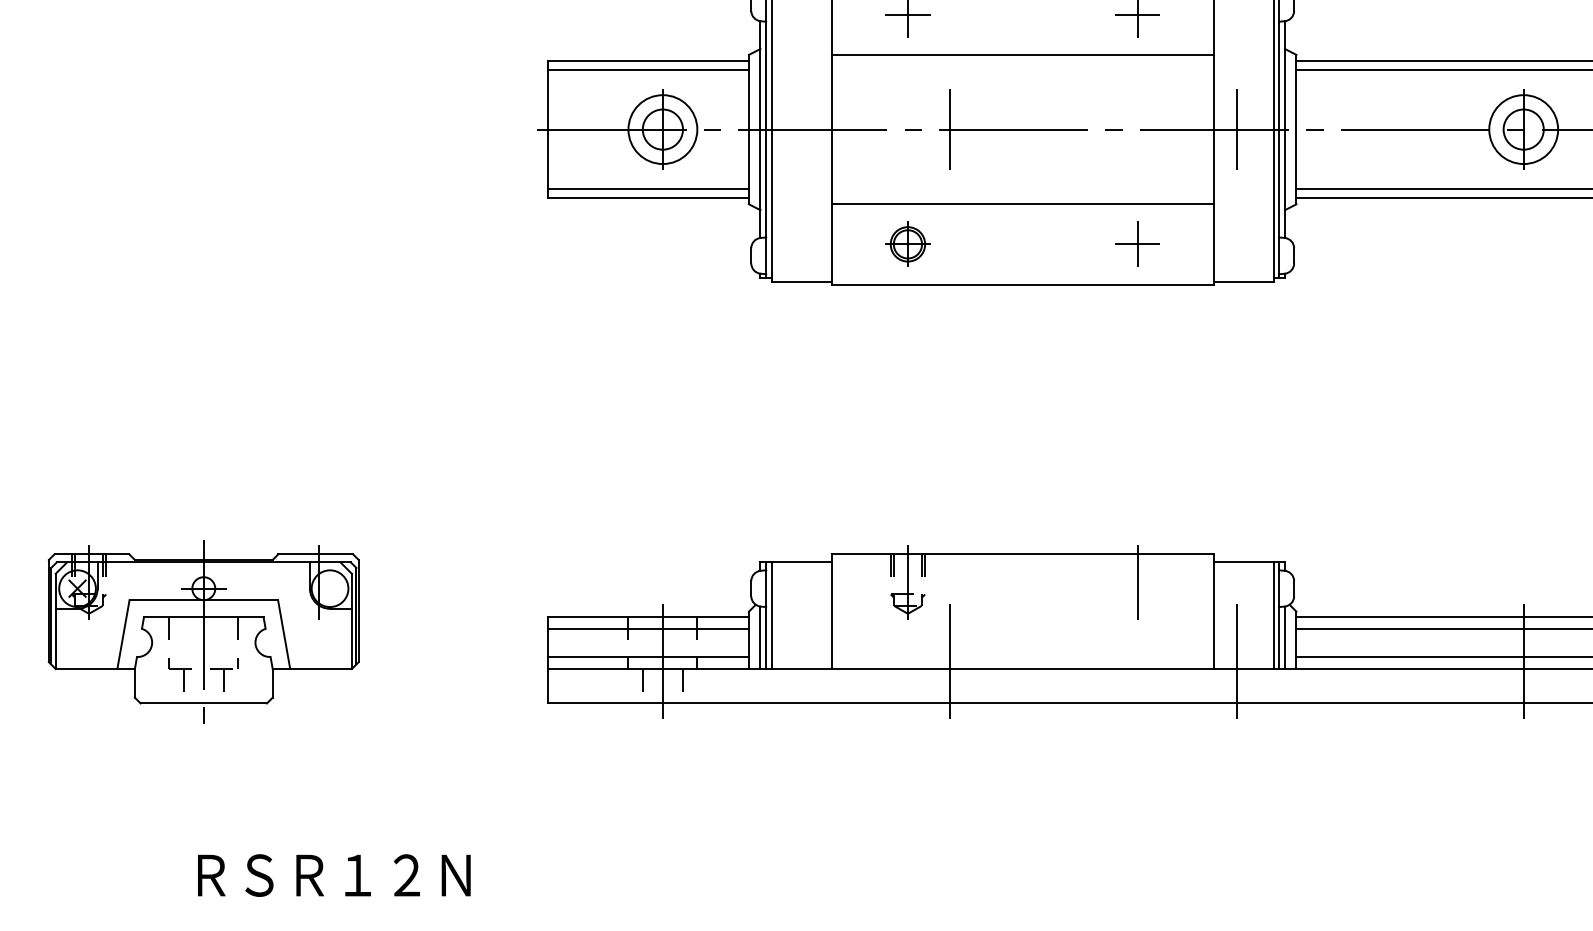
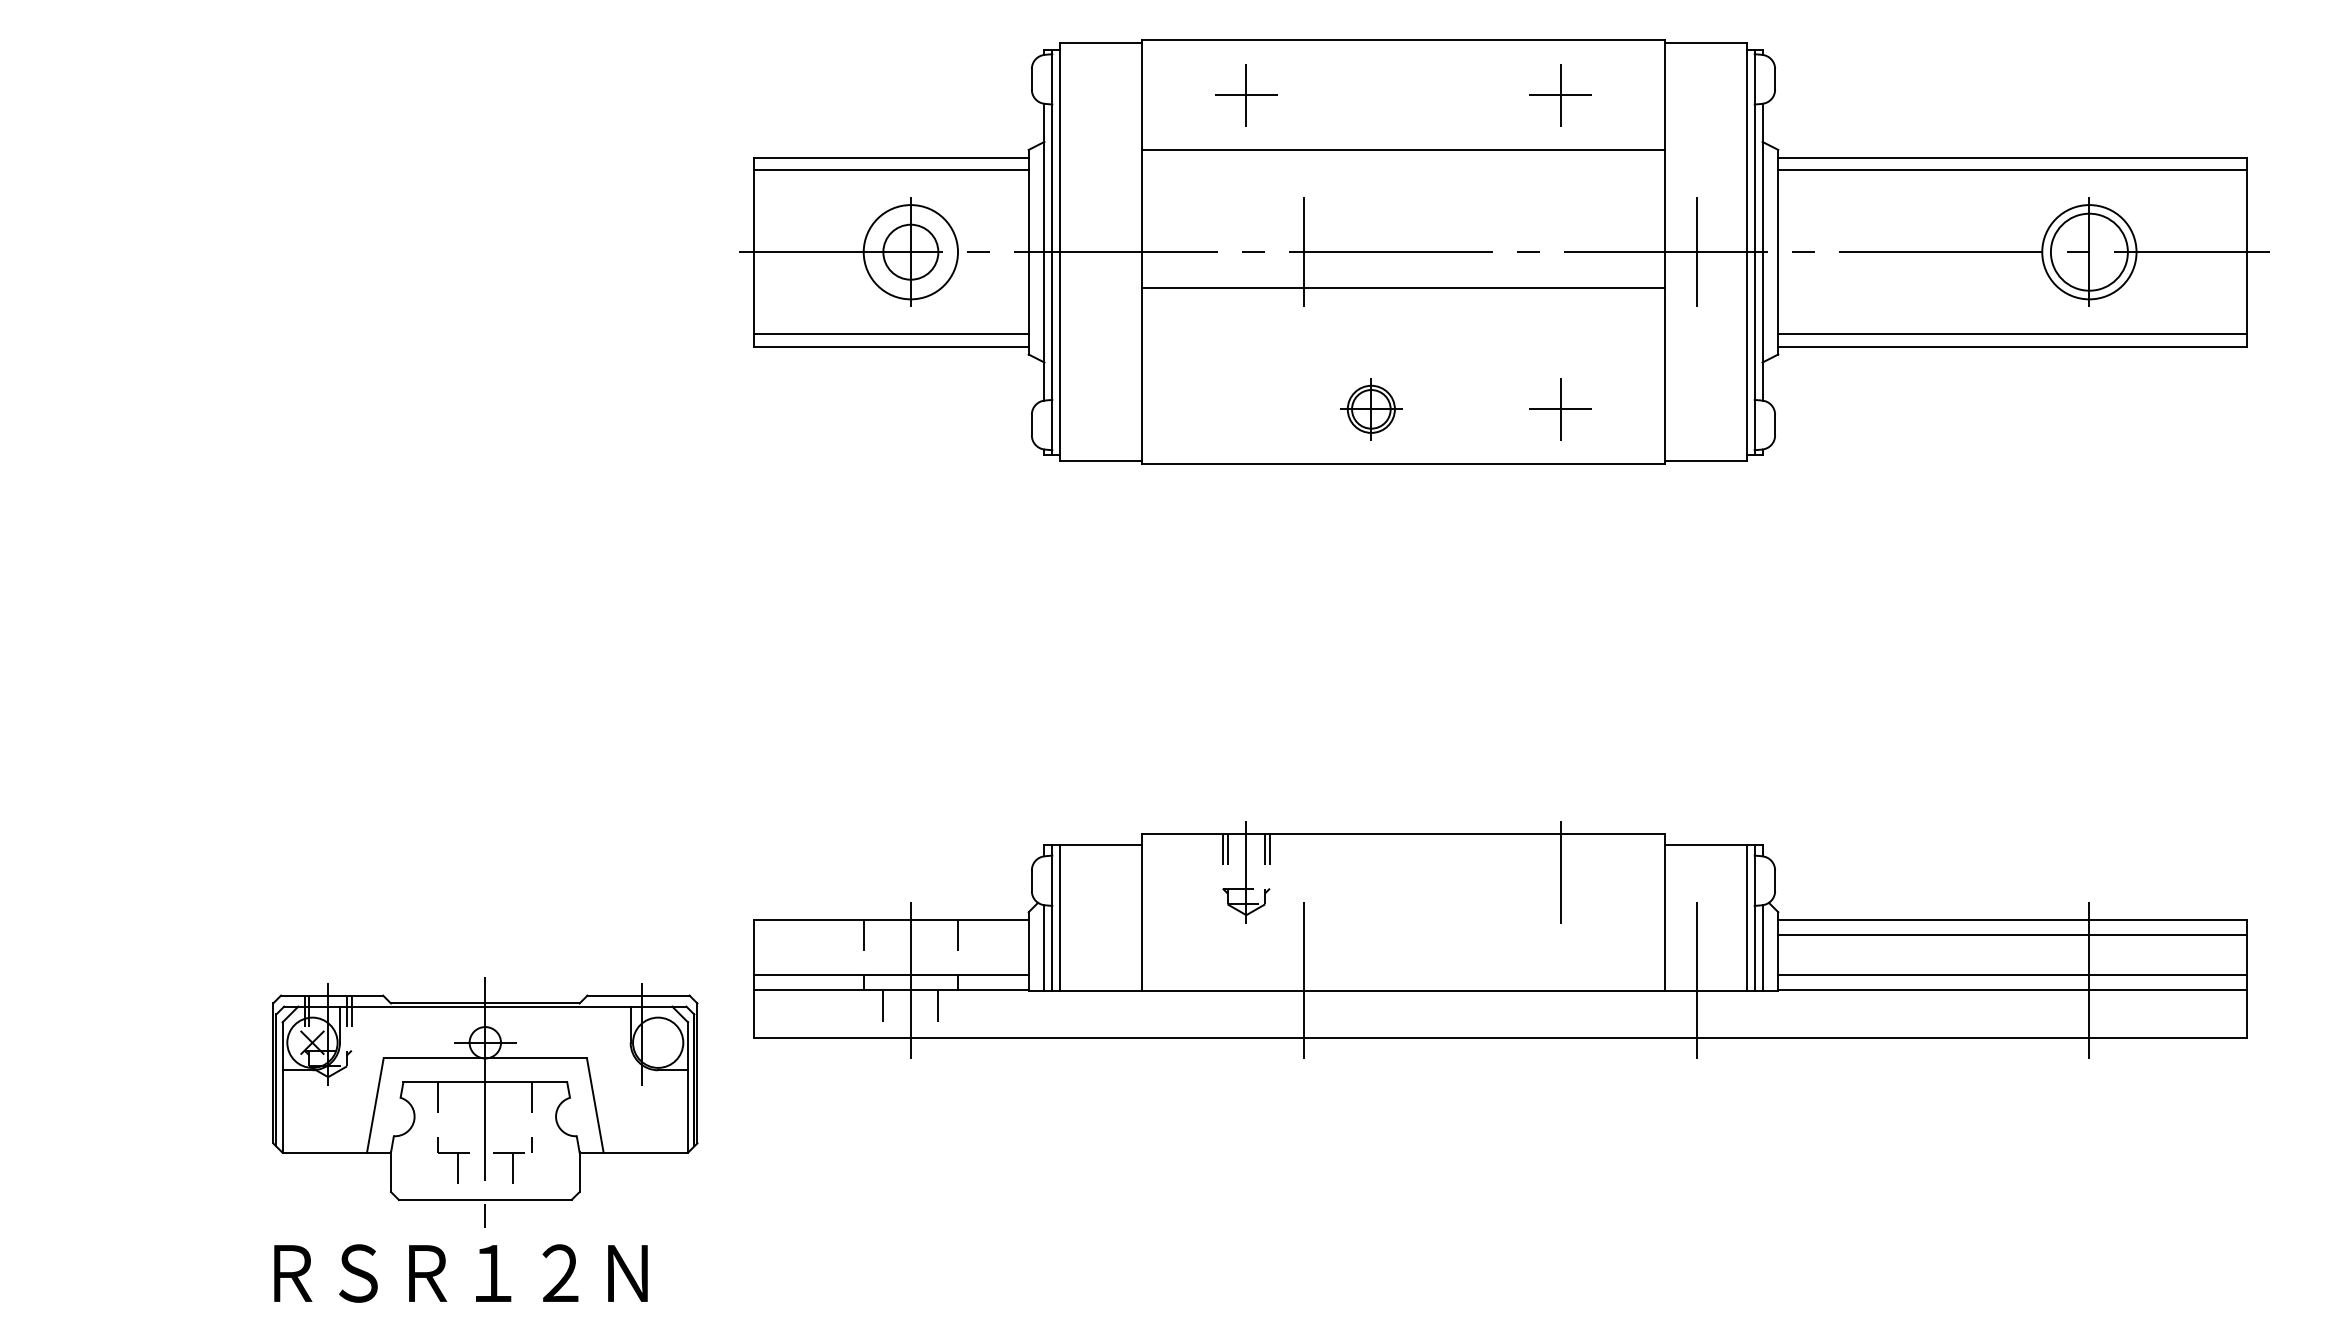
circle: (1523, 129) -> (2088, 251), size x1.4
line: (1022, 204) -> (1403, 288), moved
part: (908, 244) -> (1371, 409), moved
line: (648, 628) -> (890, 935), removed
part: (203, 632) -> (485, 1102), moved

